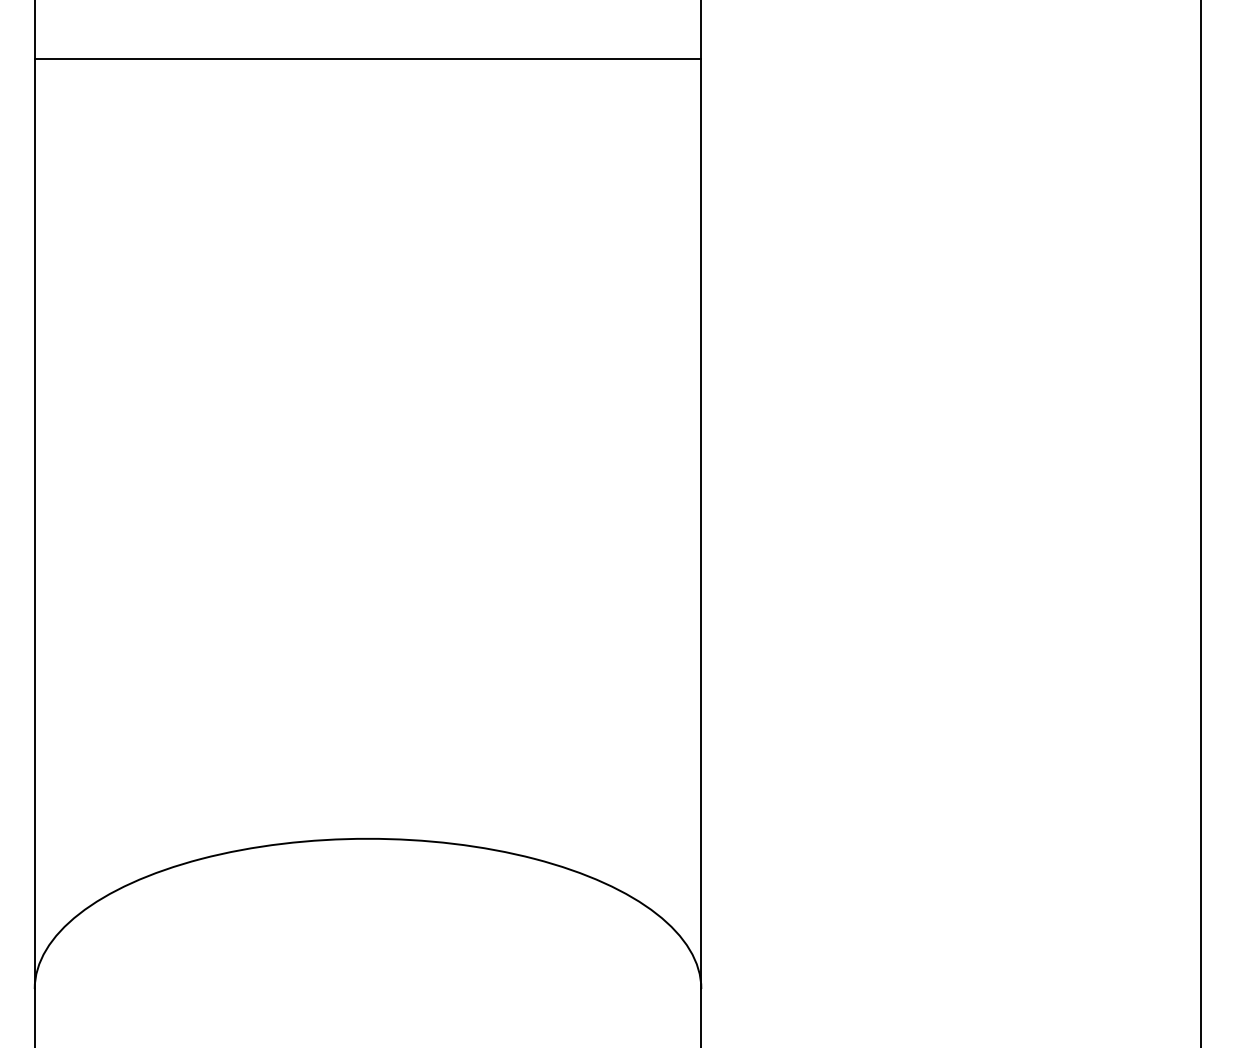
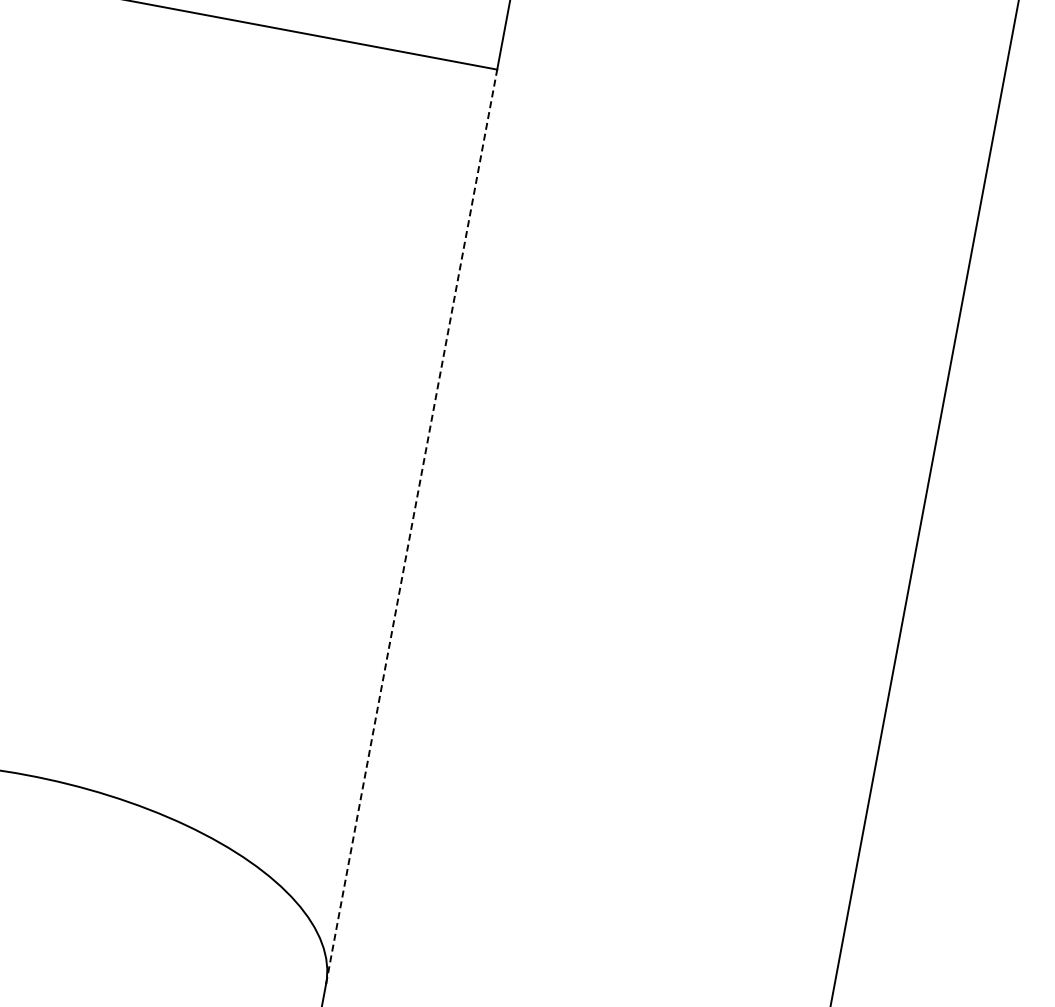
line: (701, 523) -> (411, 526), solid -> dashed

